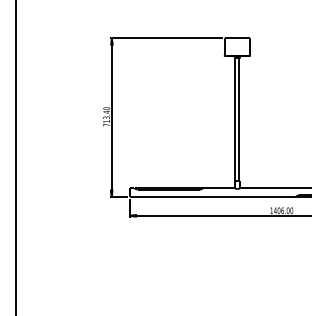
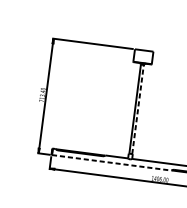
line: (239, 119) -> (138, 109), solid -> dashed
line: (213, 196) -> (112, 162), solid -> dashed

